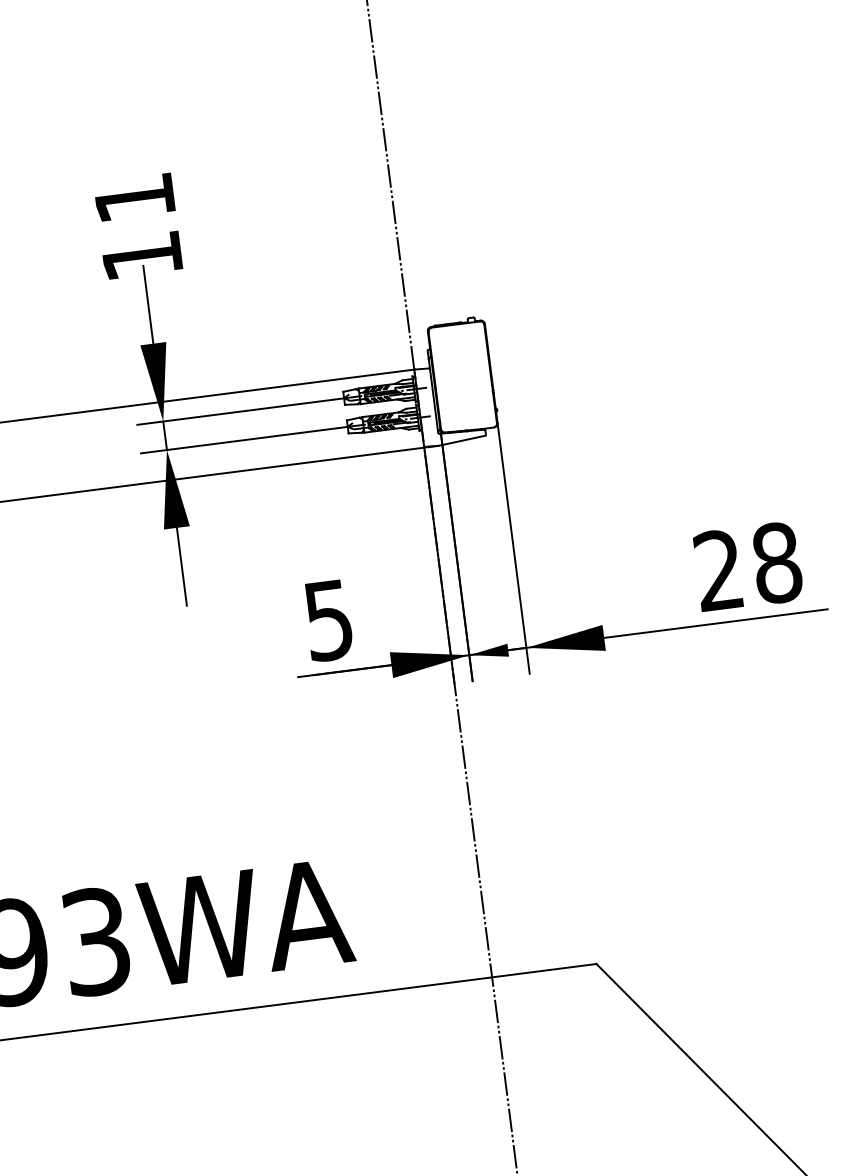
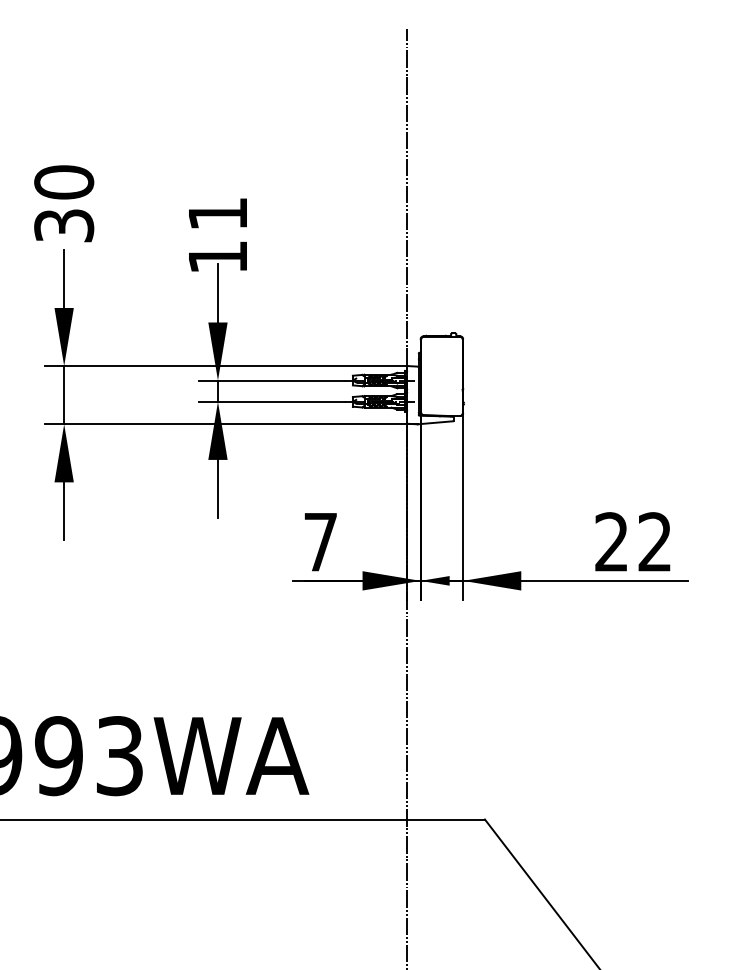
text: (777, 563) -> (655, 542), 28 -> 22
text: (328, 620) -> (320, 542), 5 -> 7

